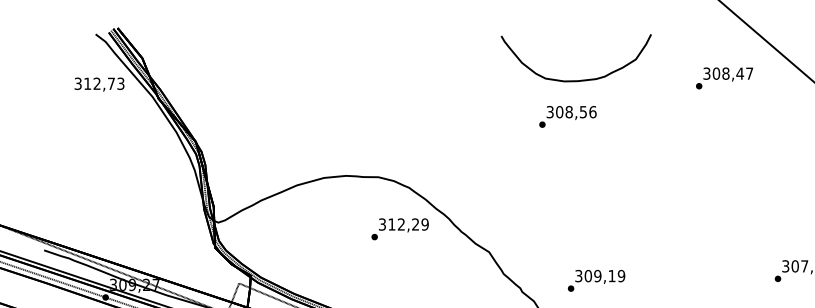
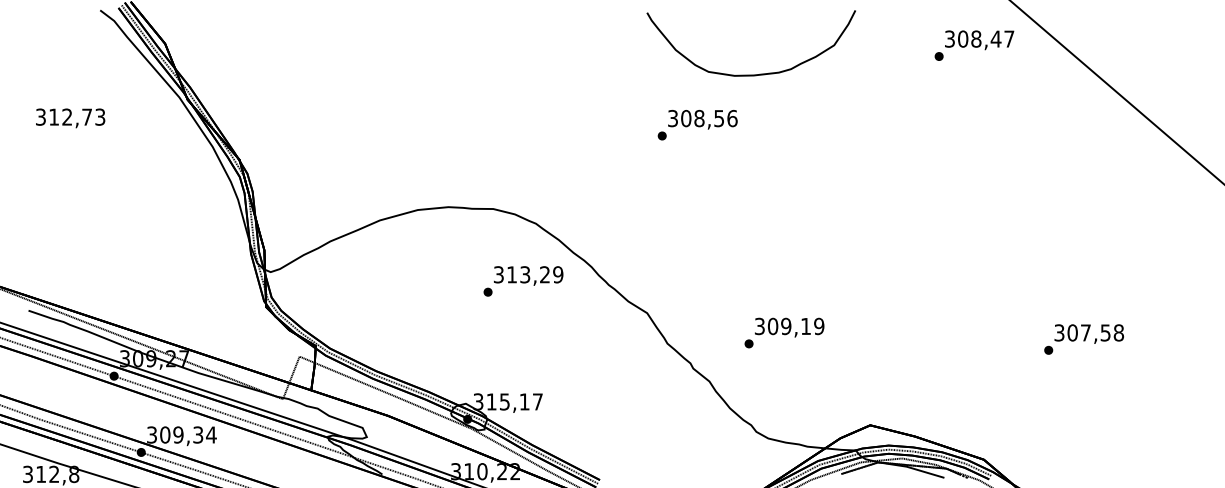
text: (724, 78) -> (974, 45), moved
part: (575, 80) -> (750, 74), moved
text: (99, 84) -> (70, 118), moved
text: (567, 117) -> (697, 125), moved
text: (401, 224) -> (525, 274), 312,29 -> 313,29
text: (596, 280) -> (784, 332), moved

